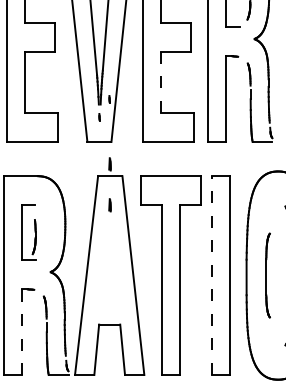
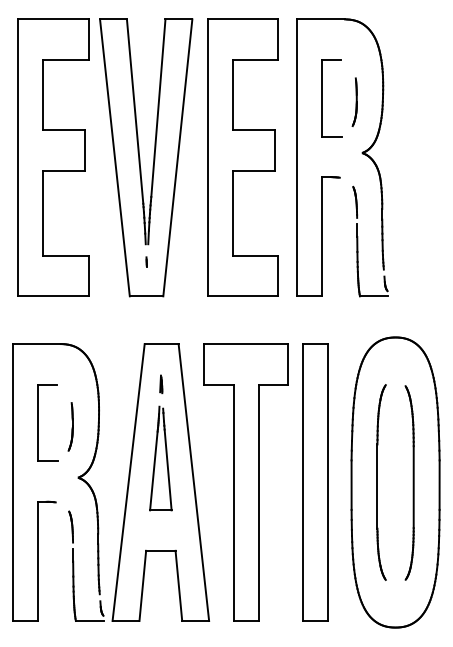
line: (161, 82) -> (232, 213), dashed -> solid
part: (109, 98) -> (160, 236), removed
line: (110, 164) -> (161, 327), removed
part: (34, 236) -> (70, 426), moved
part: (109, 258) -> (160, 458), added
line: (212, 275) -> (303, 482), dashed -> solid
part: (268, 275) -> (381, 482), size x1.67
line: (21, 332) -> (38, 561), dashed -> solid

